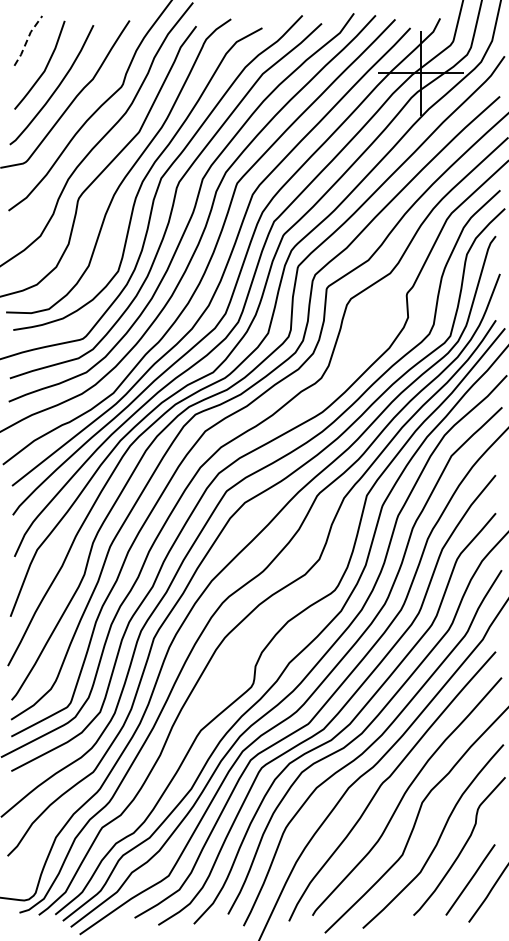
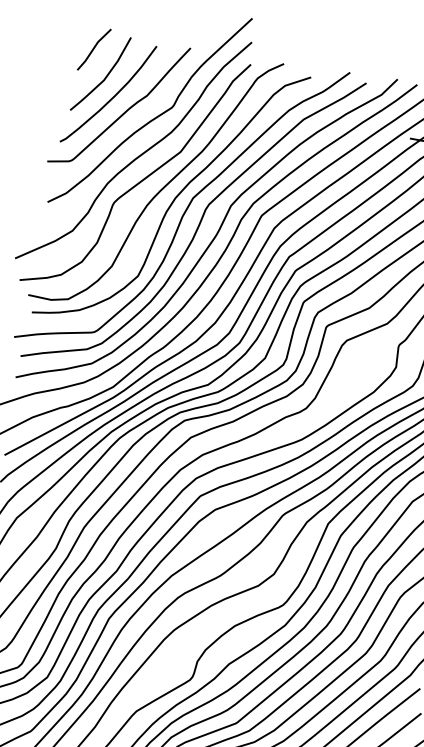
line: (27, 40) -> (93, 49), dashed -> solid

